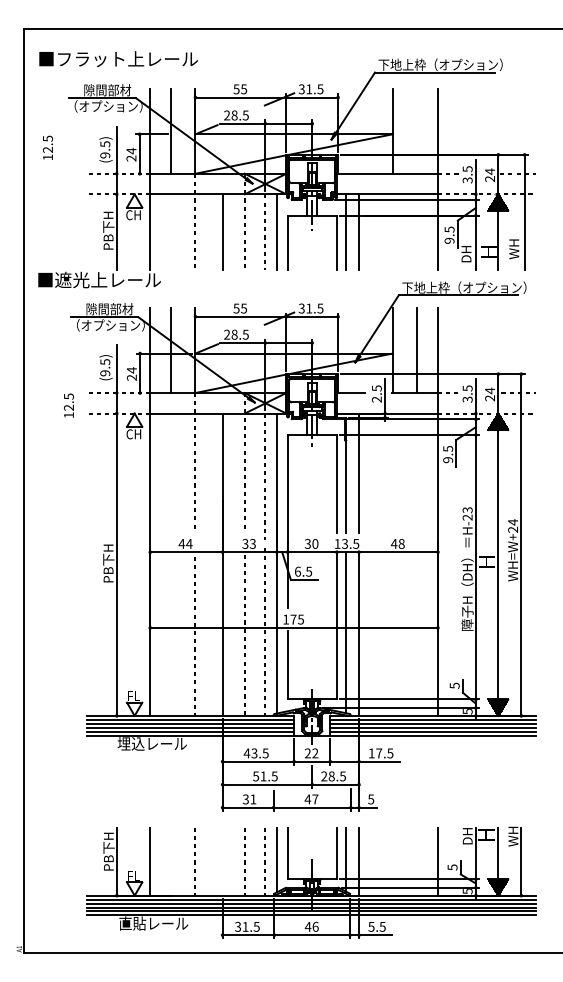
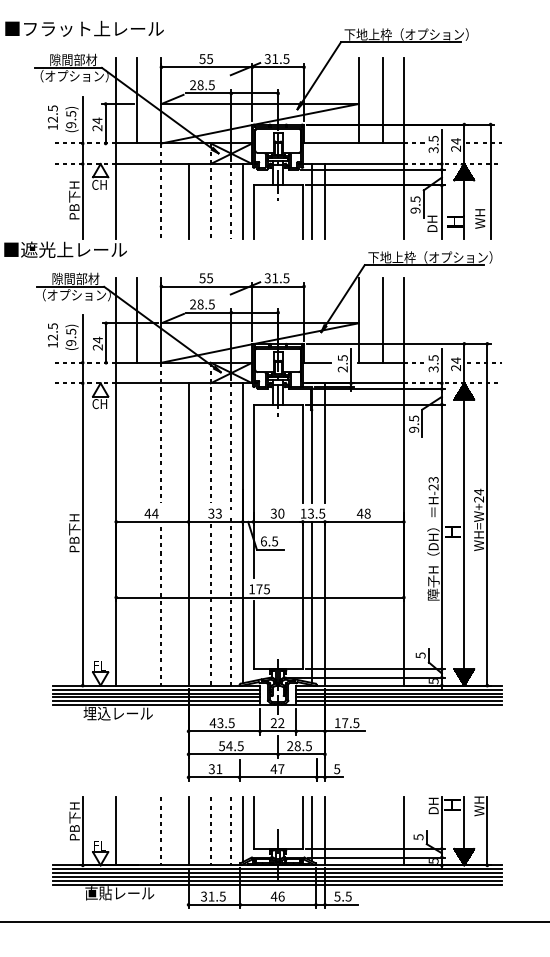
line: (417, 130) -> (383, 100), added
text: (47, 147) -> (52, 117), moved
text: (68, 405) -> (52, 335), moved
text: (263, 776) -> (229, 746), 51.5 -> 54.5
line: (222, 861) -> (188, 831), added

